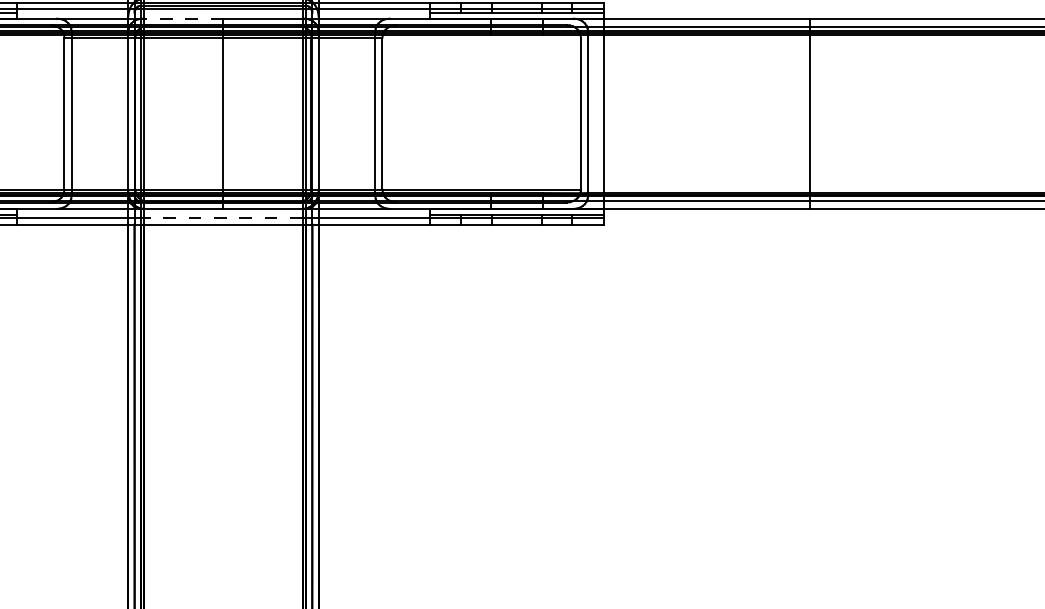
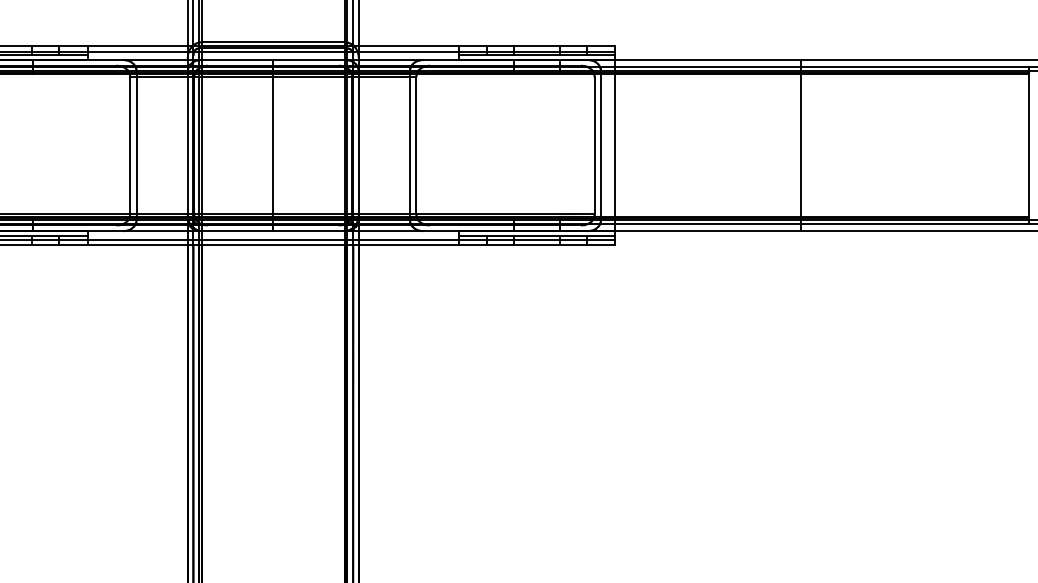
line: (183, 19) -> (237, 60), dashed -> solid
line: (222, 218) -> (272, 239), dashed -> solid

